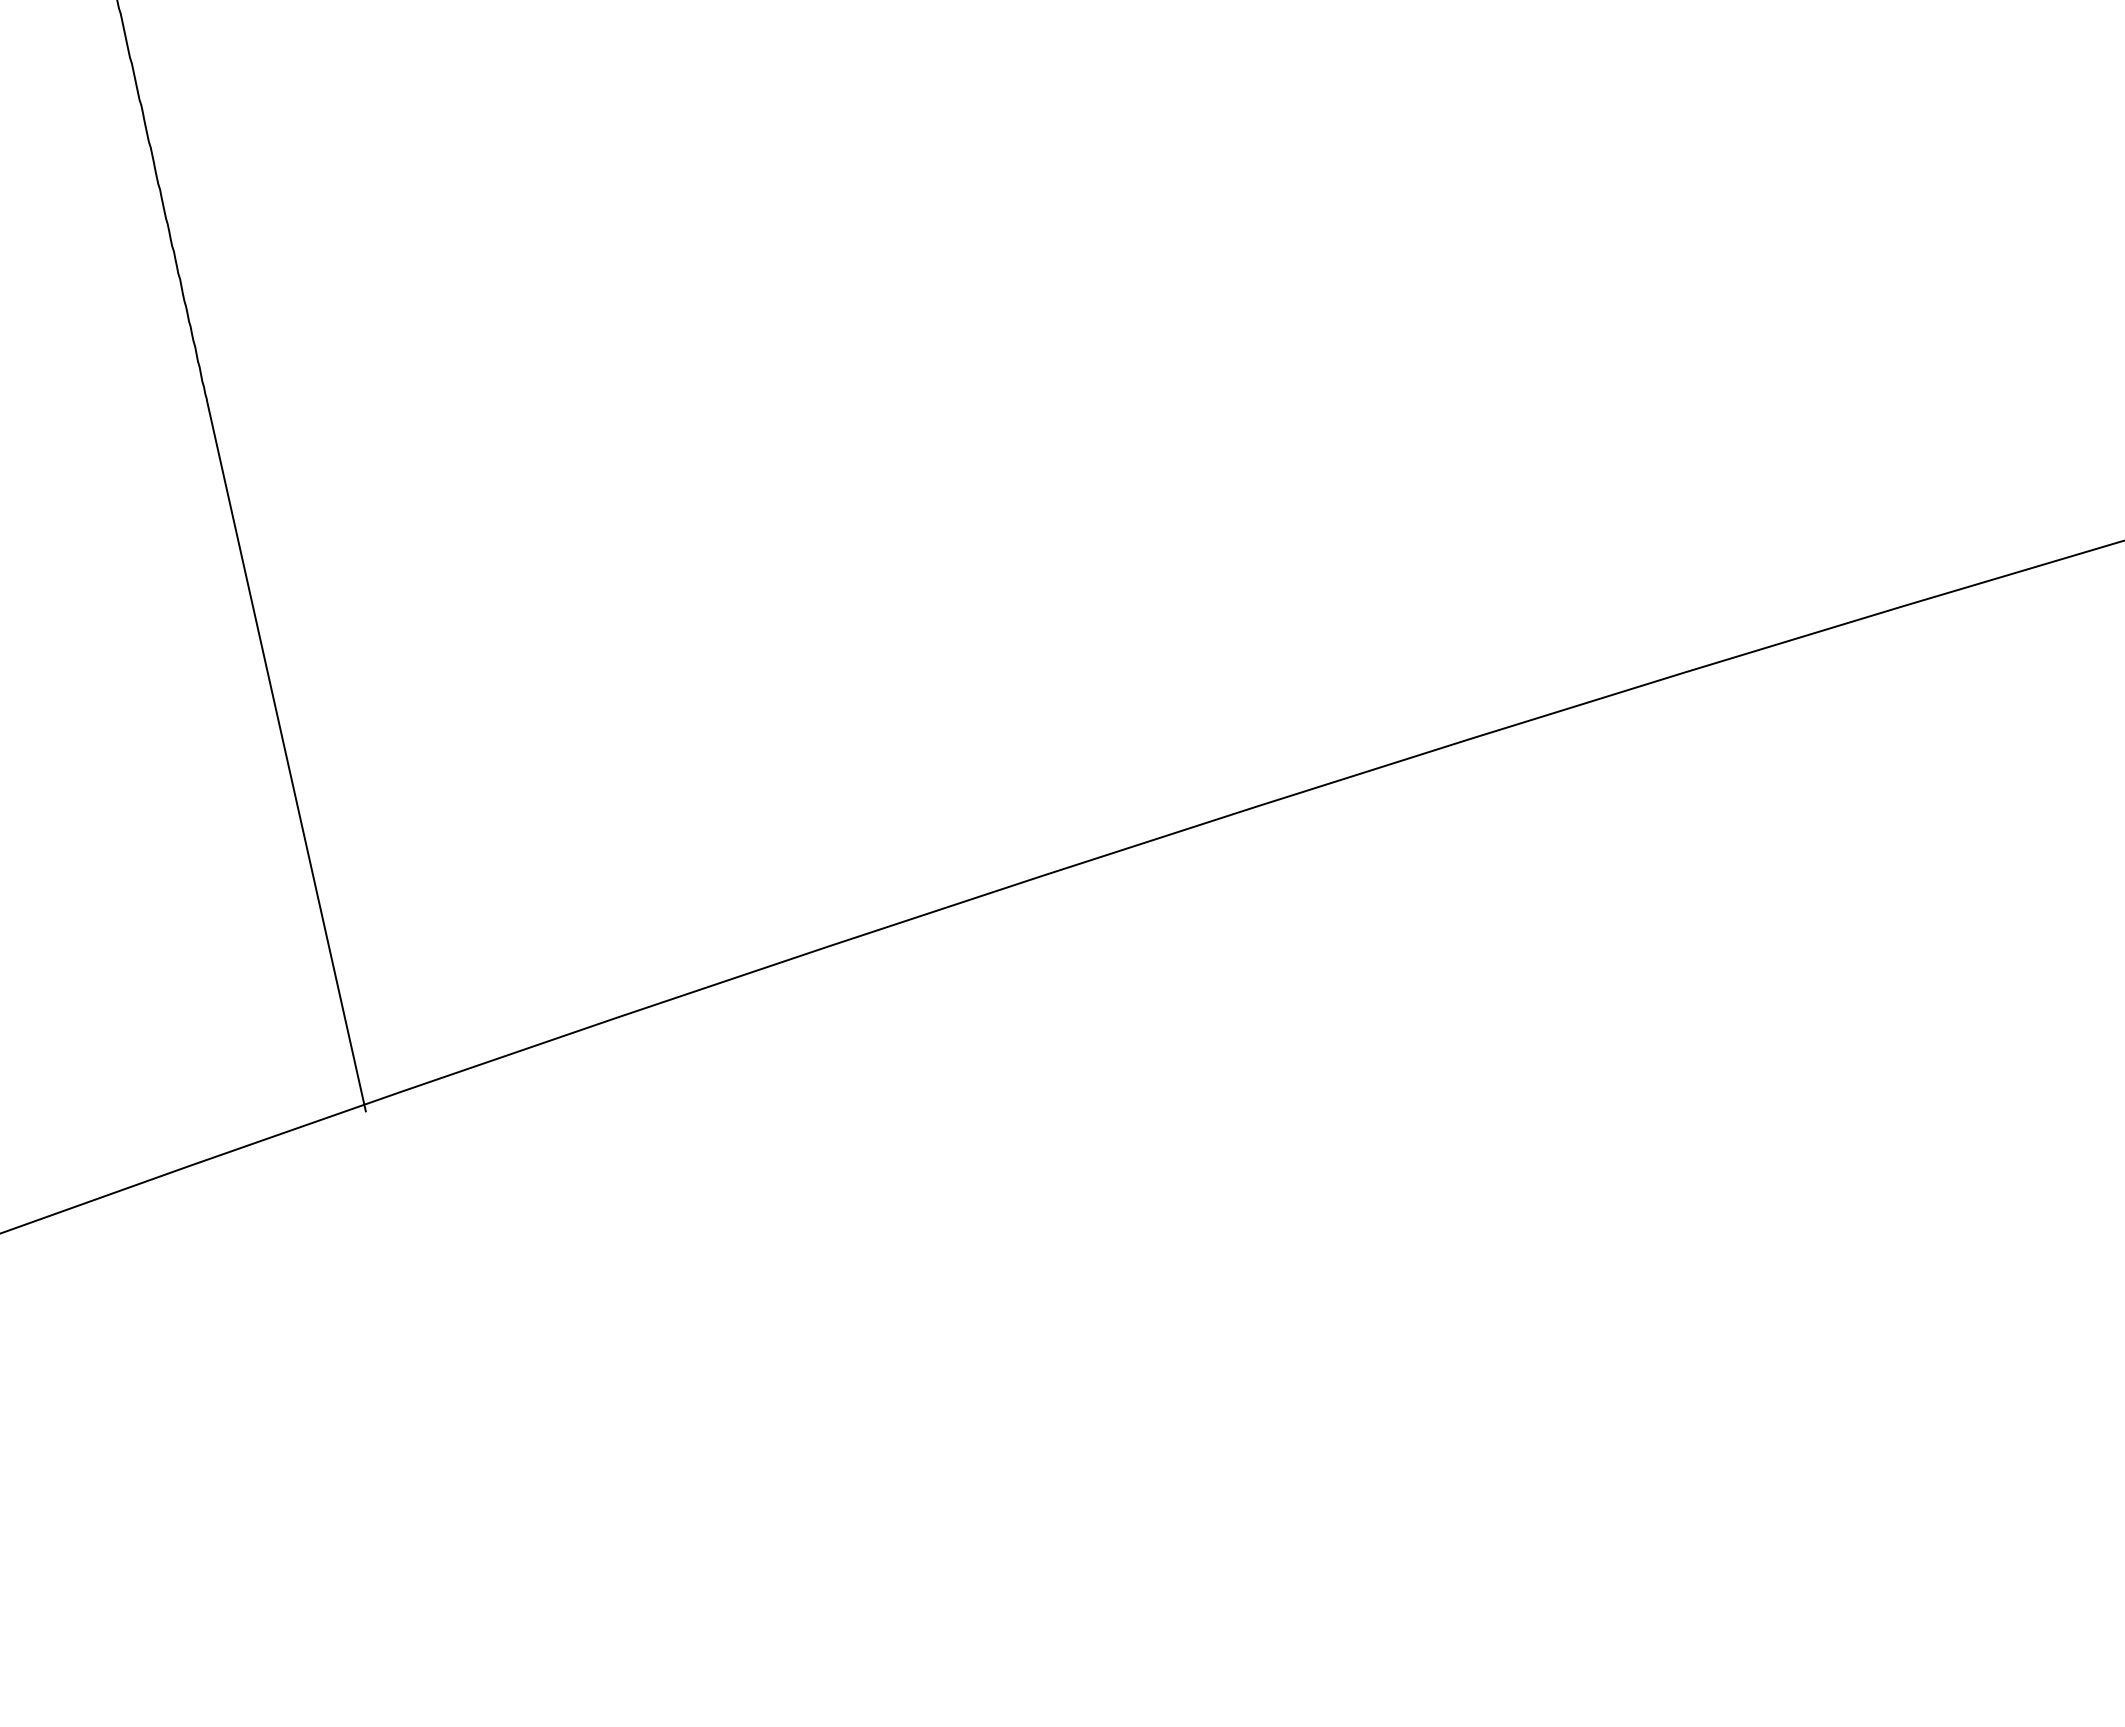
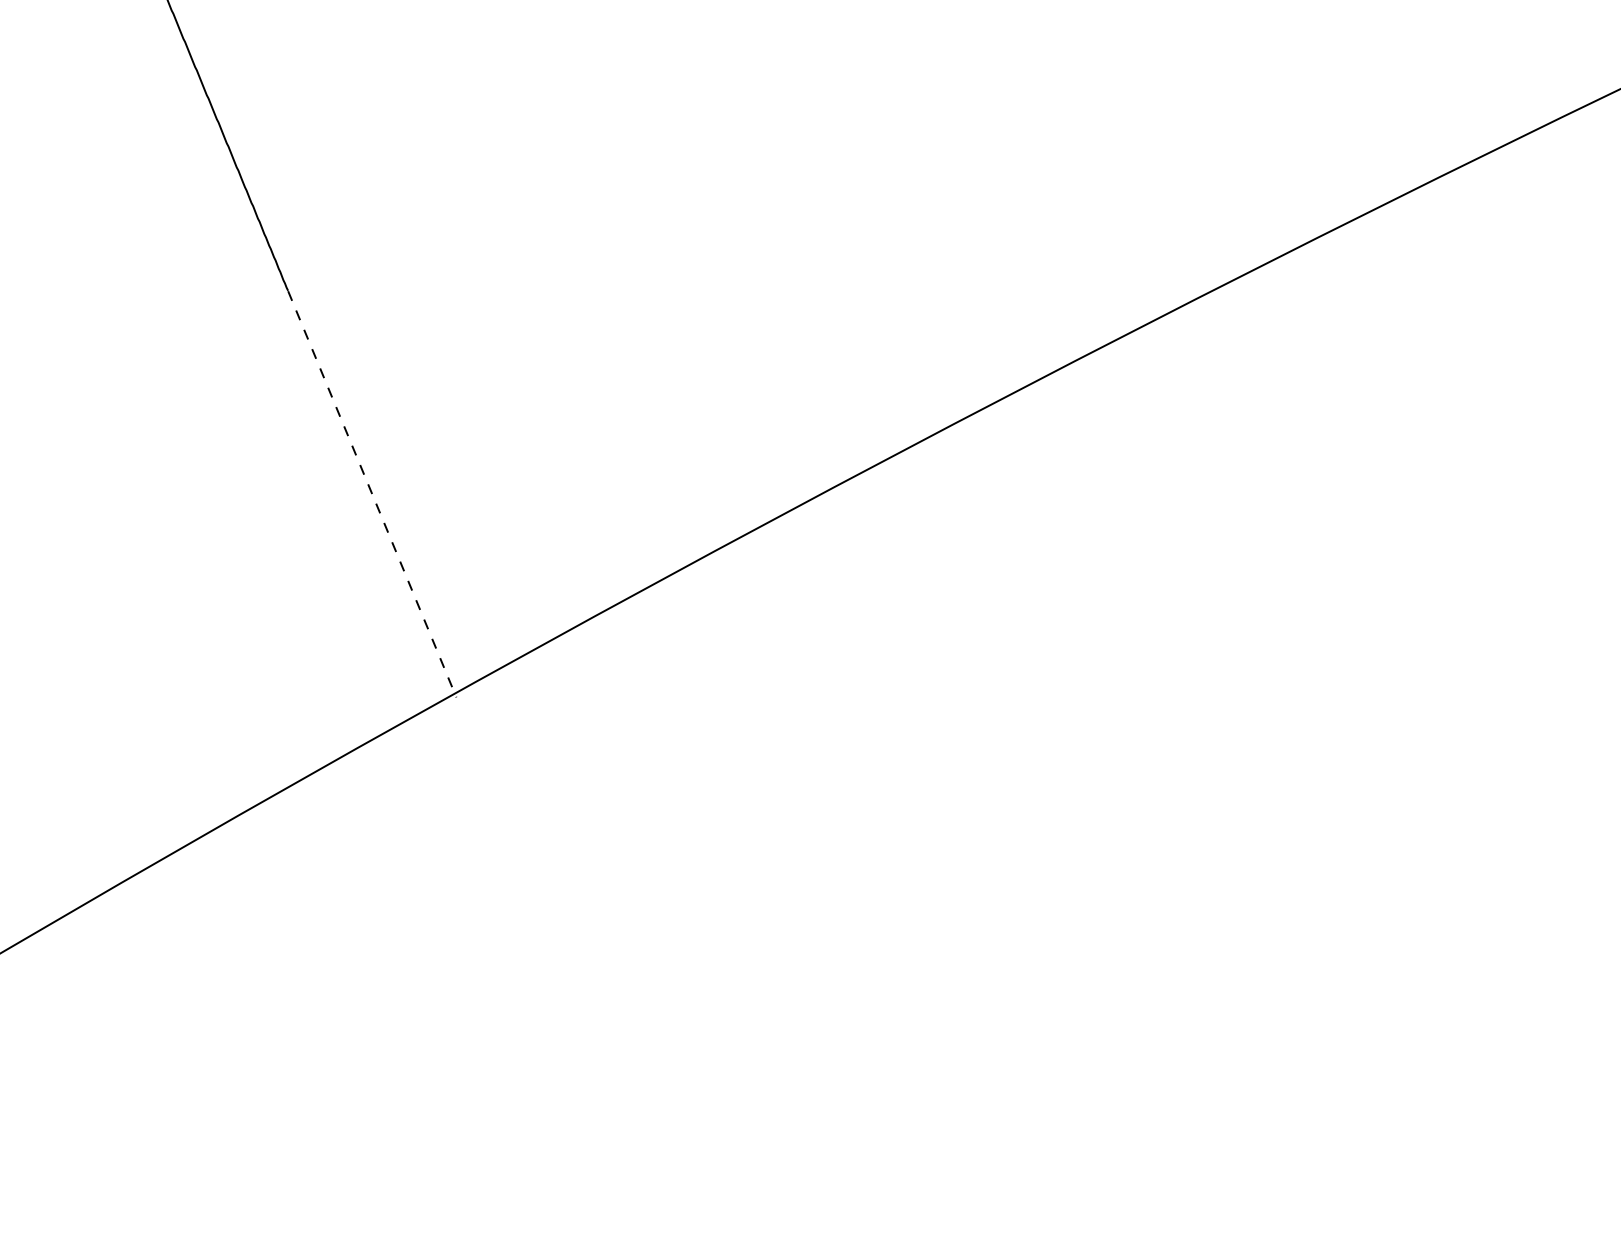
line: (286, 756) -> (372, 494), solid -> dashed

